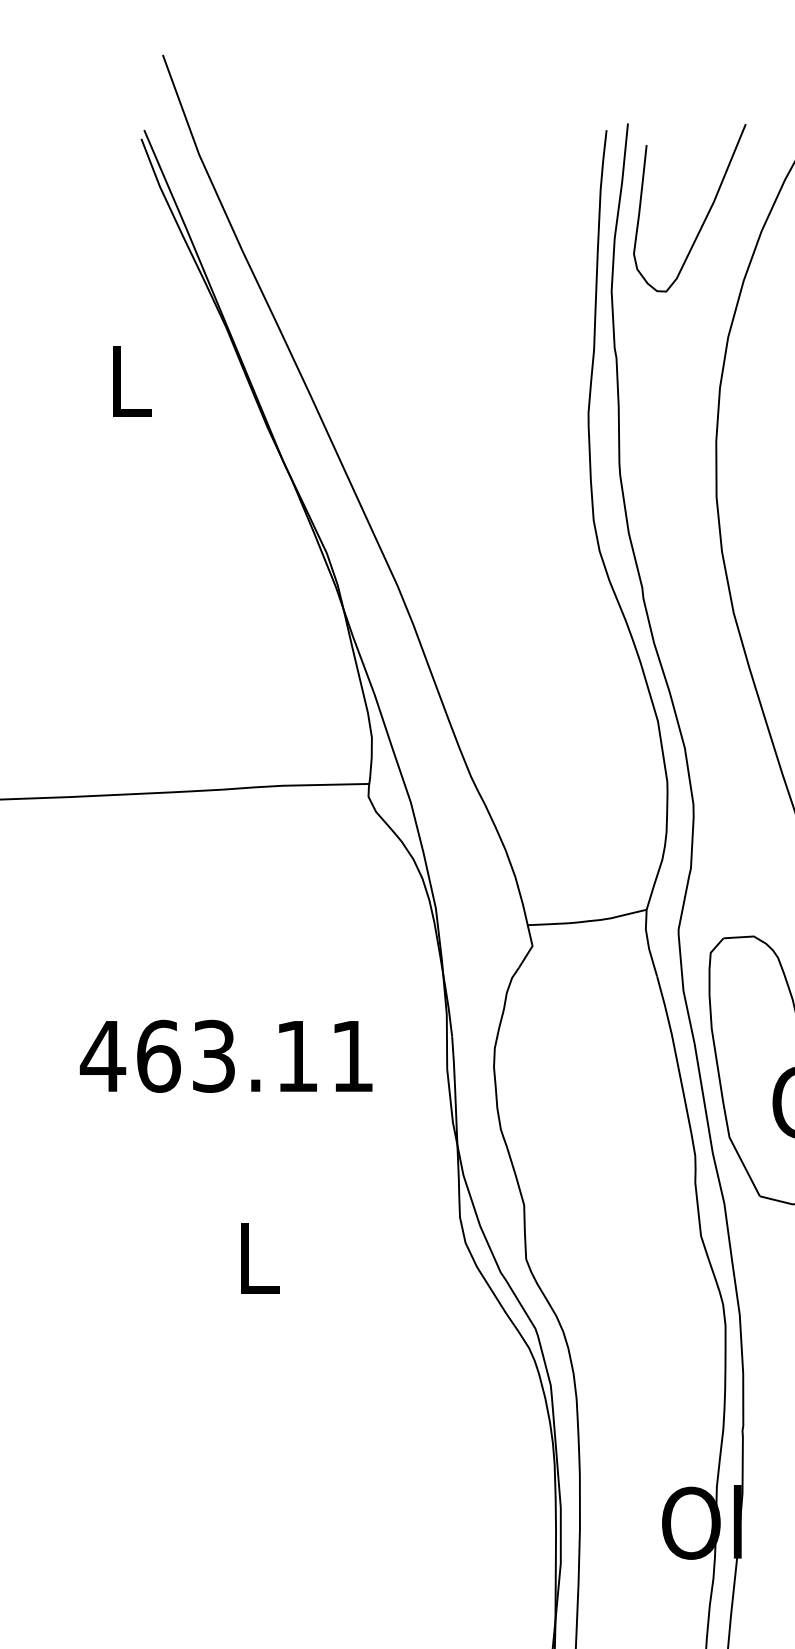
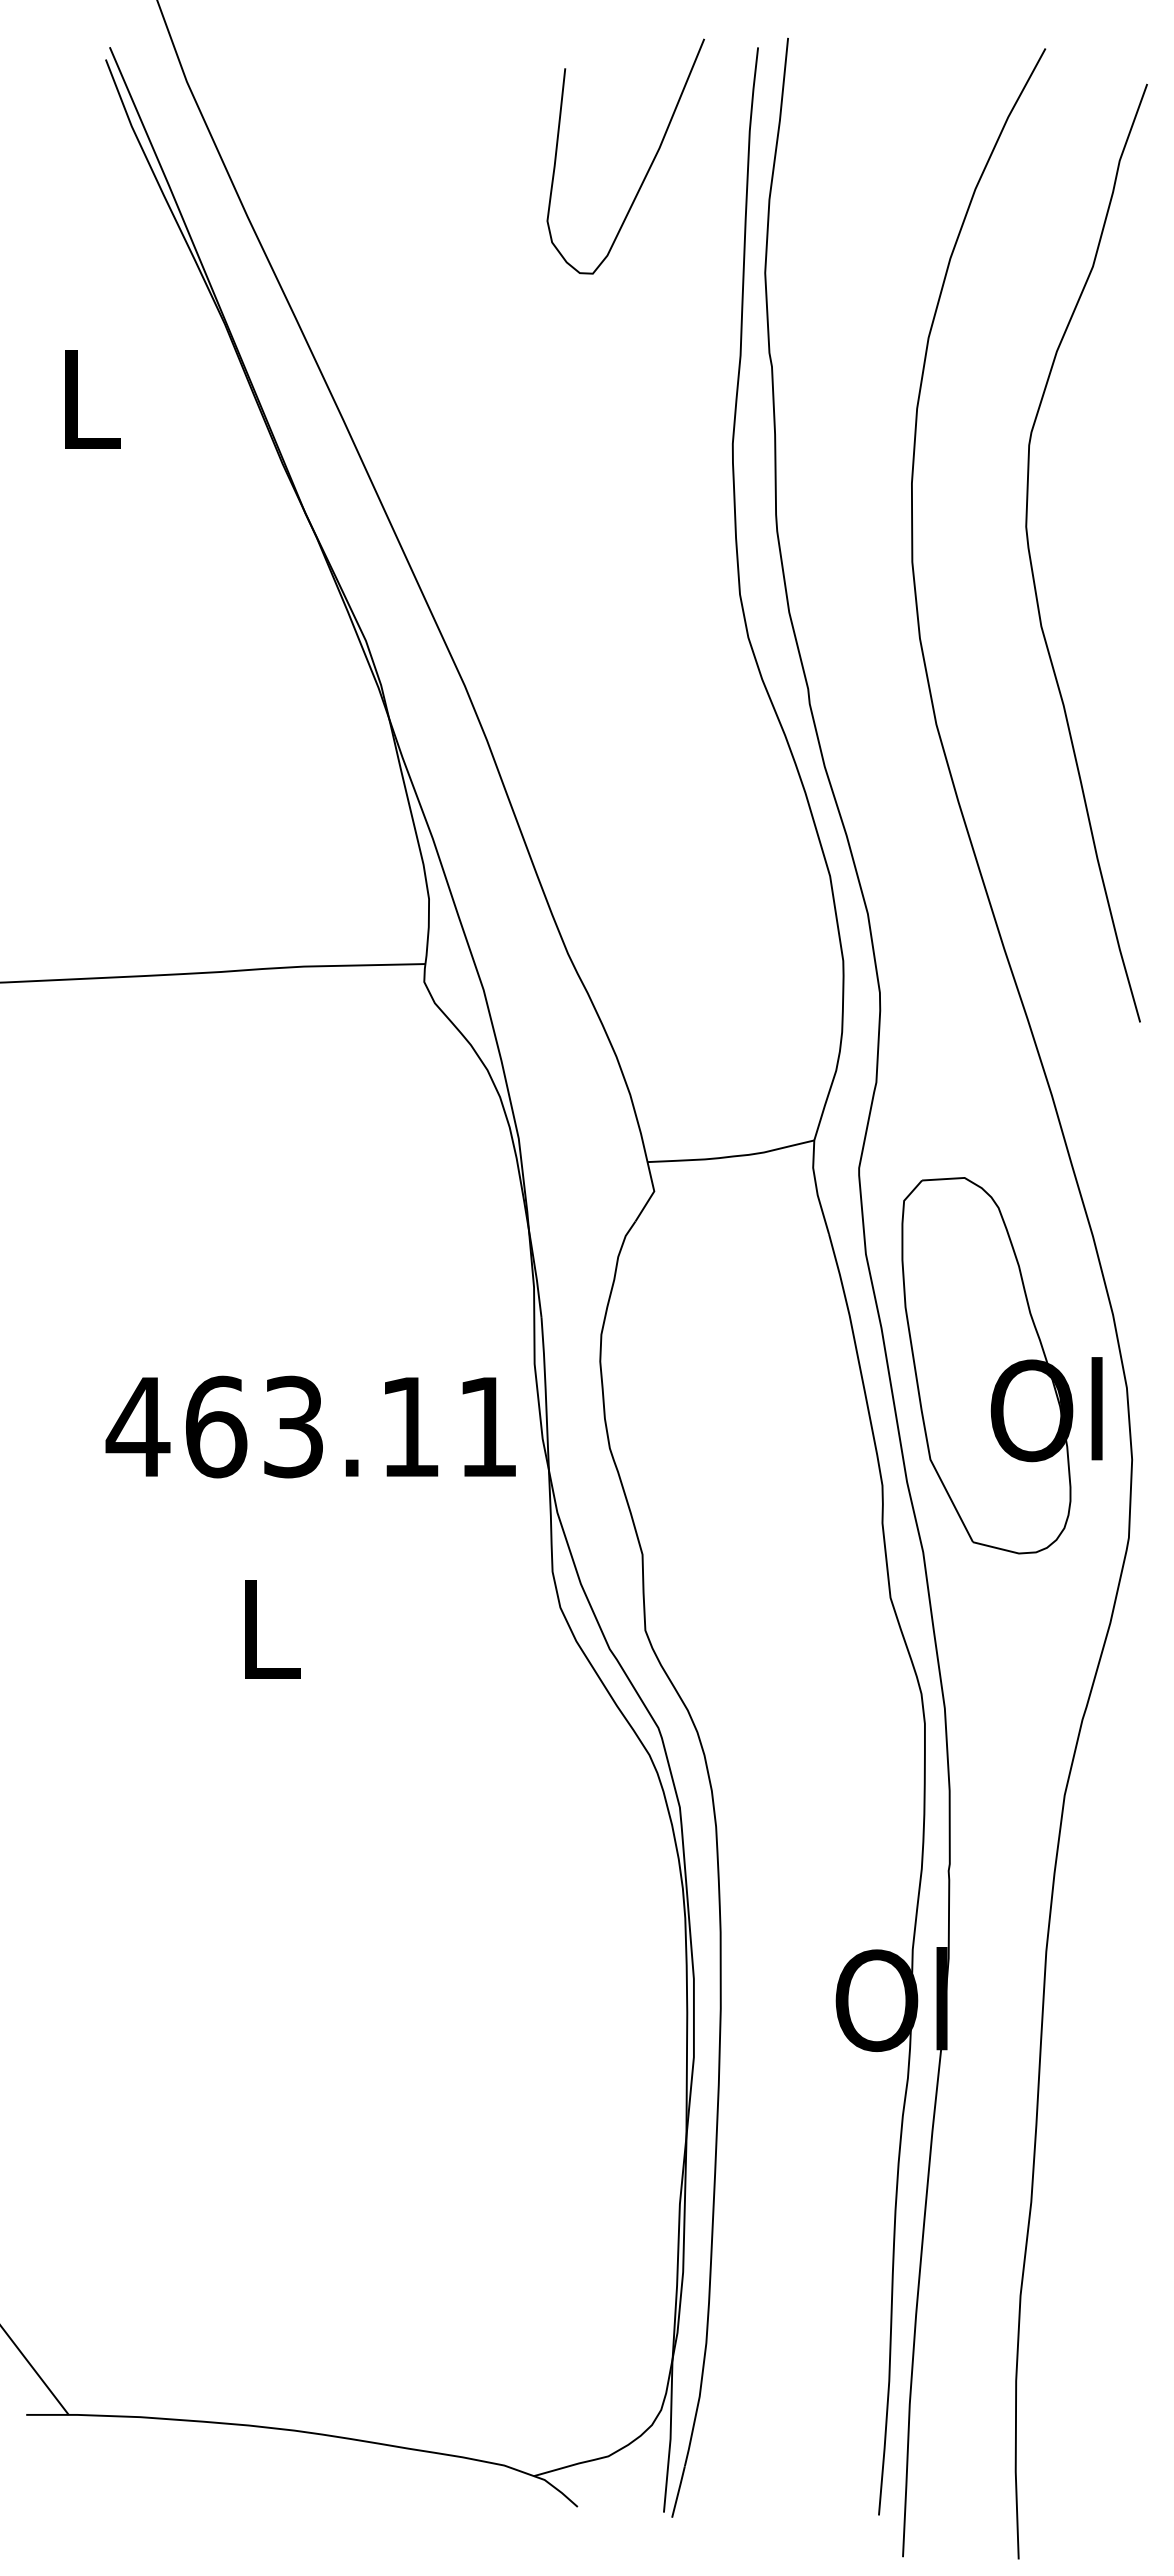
curve: (706, 216) -> (648, 168), moved
text: (226, 1055) -> (310, 1426), moved

